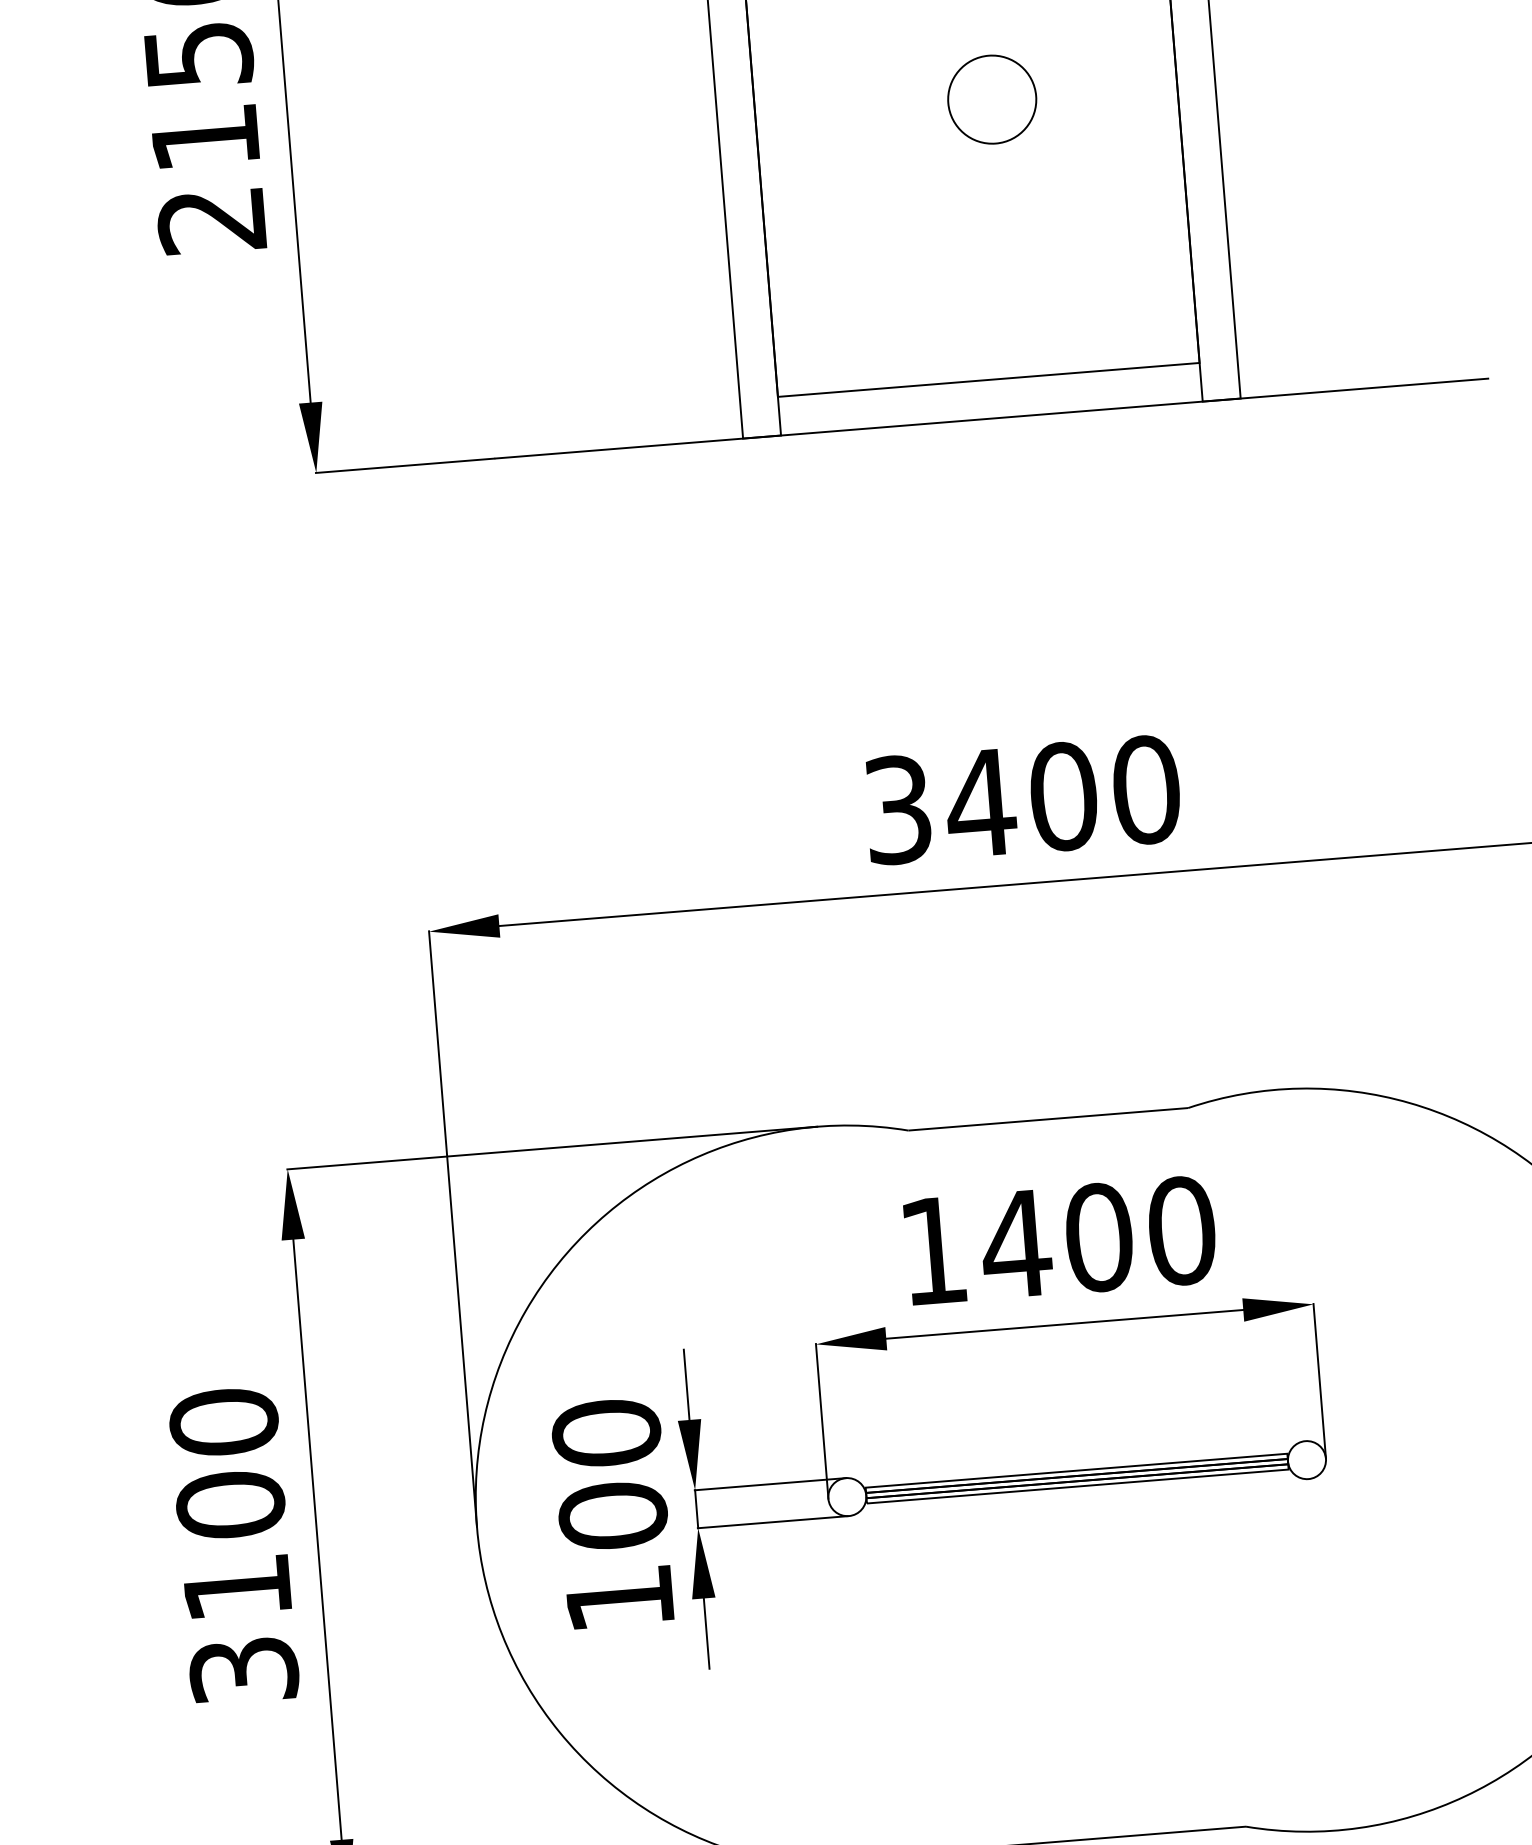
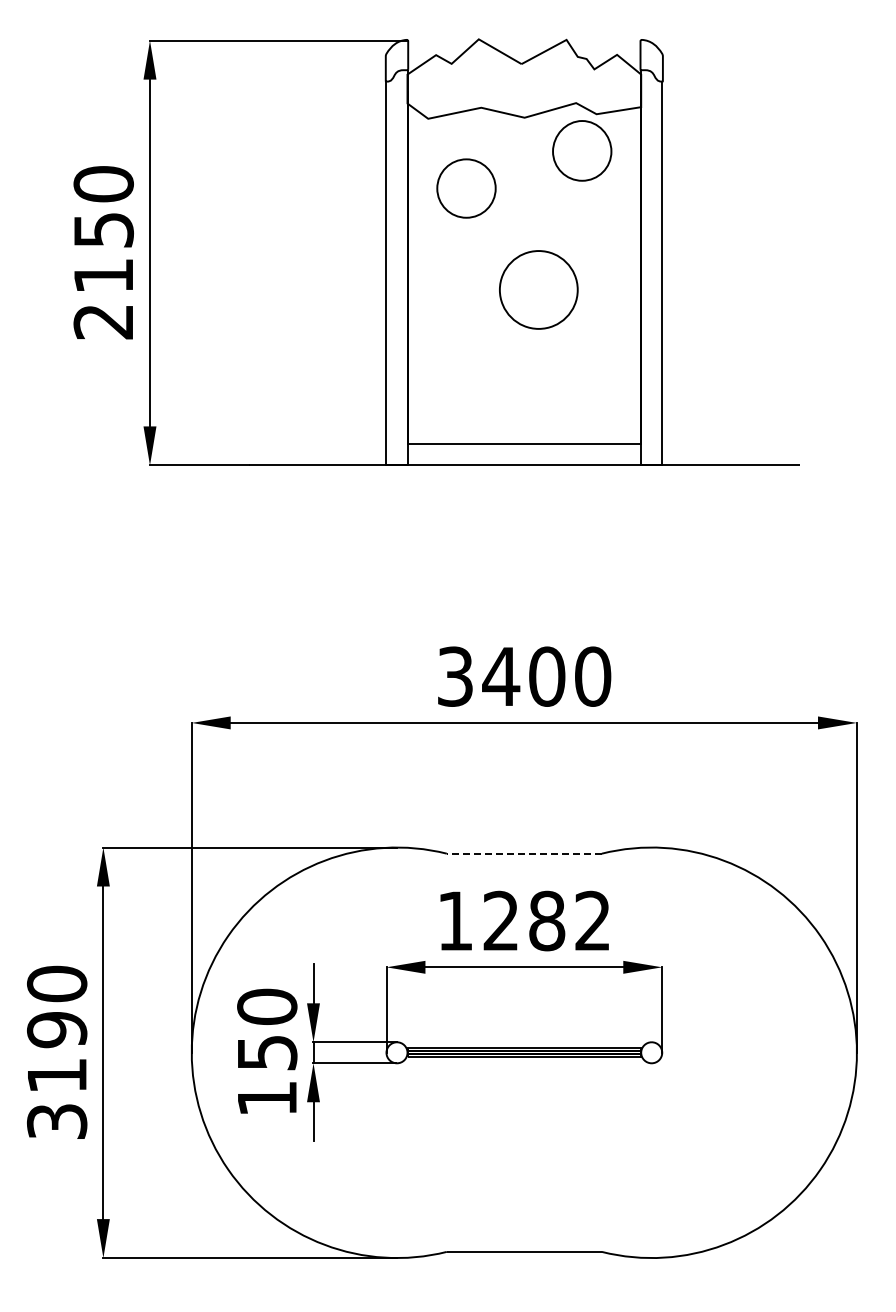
part: (991, 99) -> (538, 289), size x1.6
line: (1048, 1118) -> (524, 853), solid -> dashed
text: (1097, 1236) -> (546, 920), 1400 -> 1282
text: (231, 1504) -> (57, 1029), 3100 -> 3190
text: (613, 1515) -> (267, 1052), 100 -> 150

